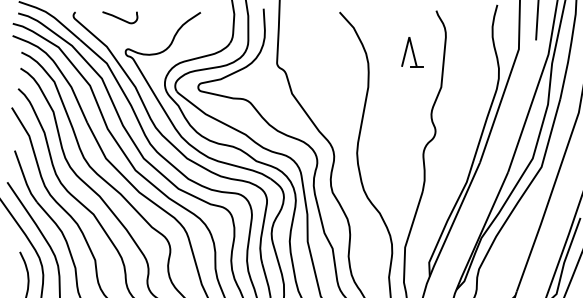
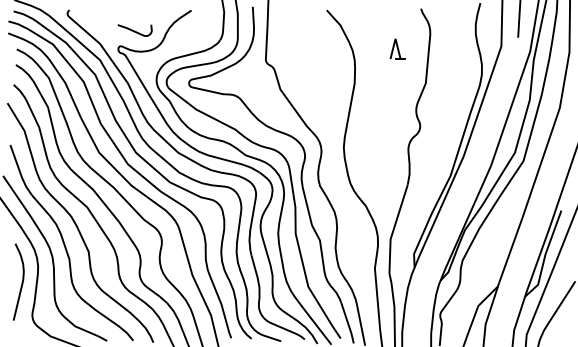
curve: (119, 17) -> (134, 30), moved
part: (412, 51) -> (397, 48), size x0.7

